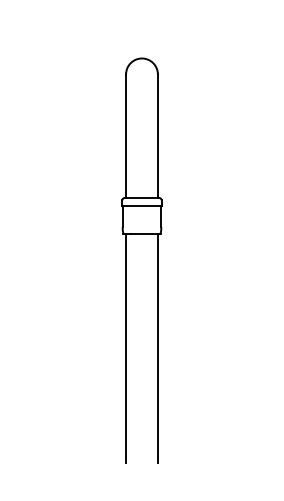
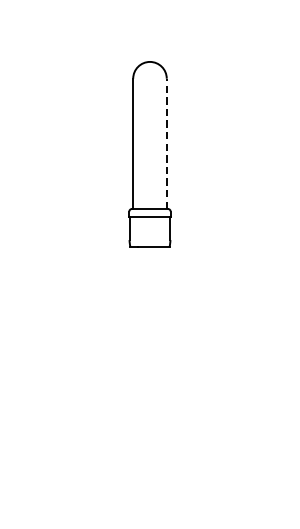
line: (157, 136) -> (166, 144), solid -> dashed
line: (126, 347) -> (133, 366), removed
line: (157, 347) -> (166, 366), removed

